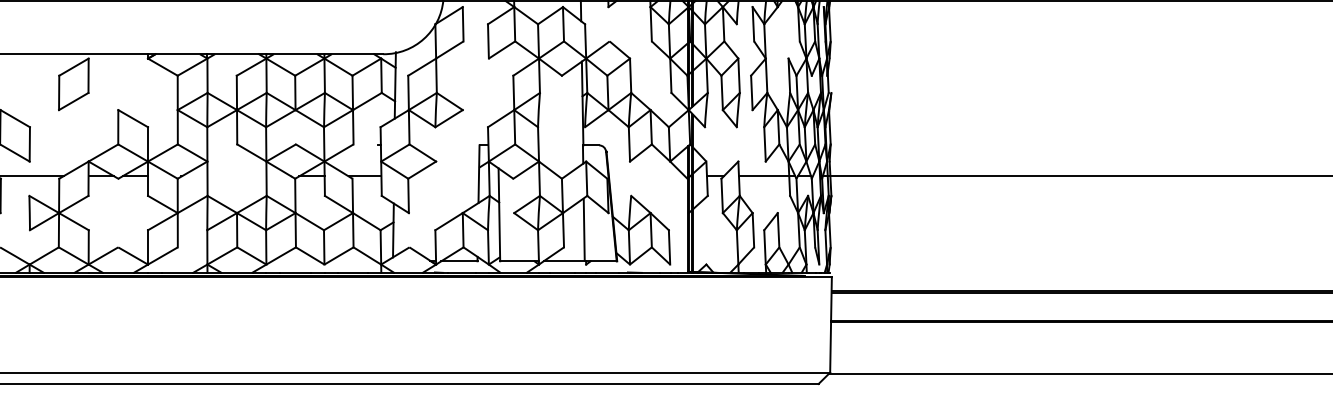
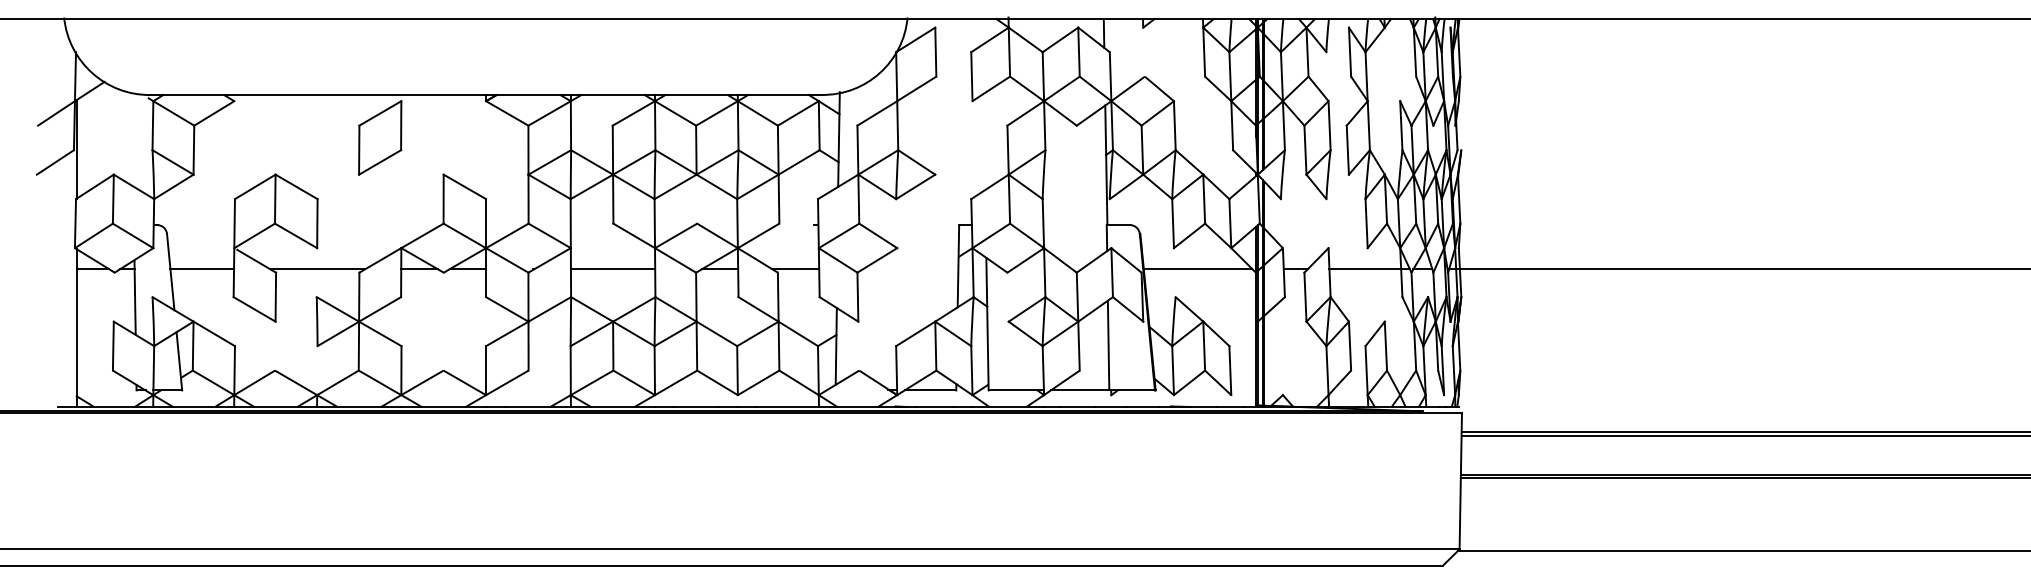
line: (236, 176) -> (612, 269), added
line: (646, 176) -> (1197, 269), added

